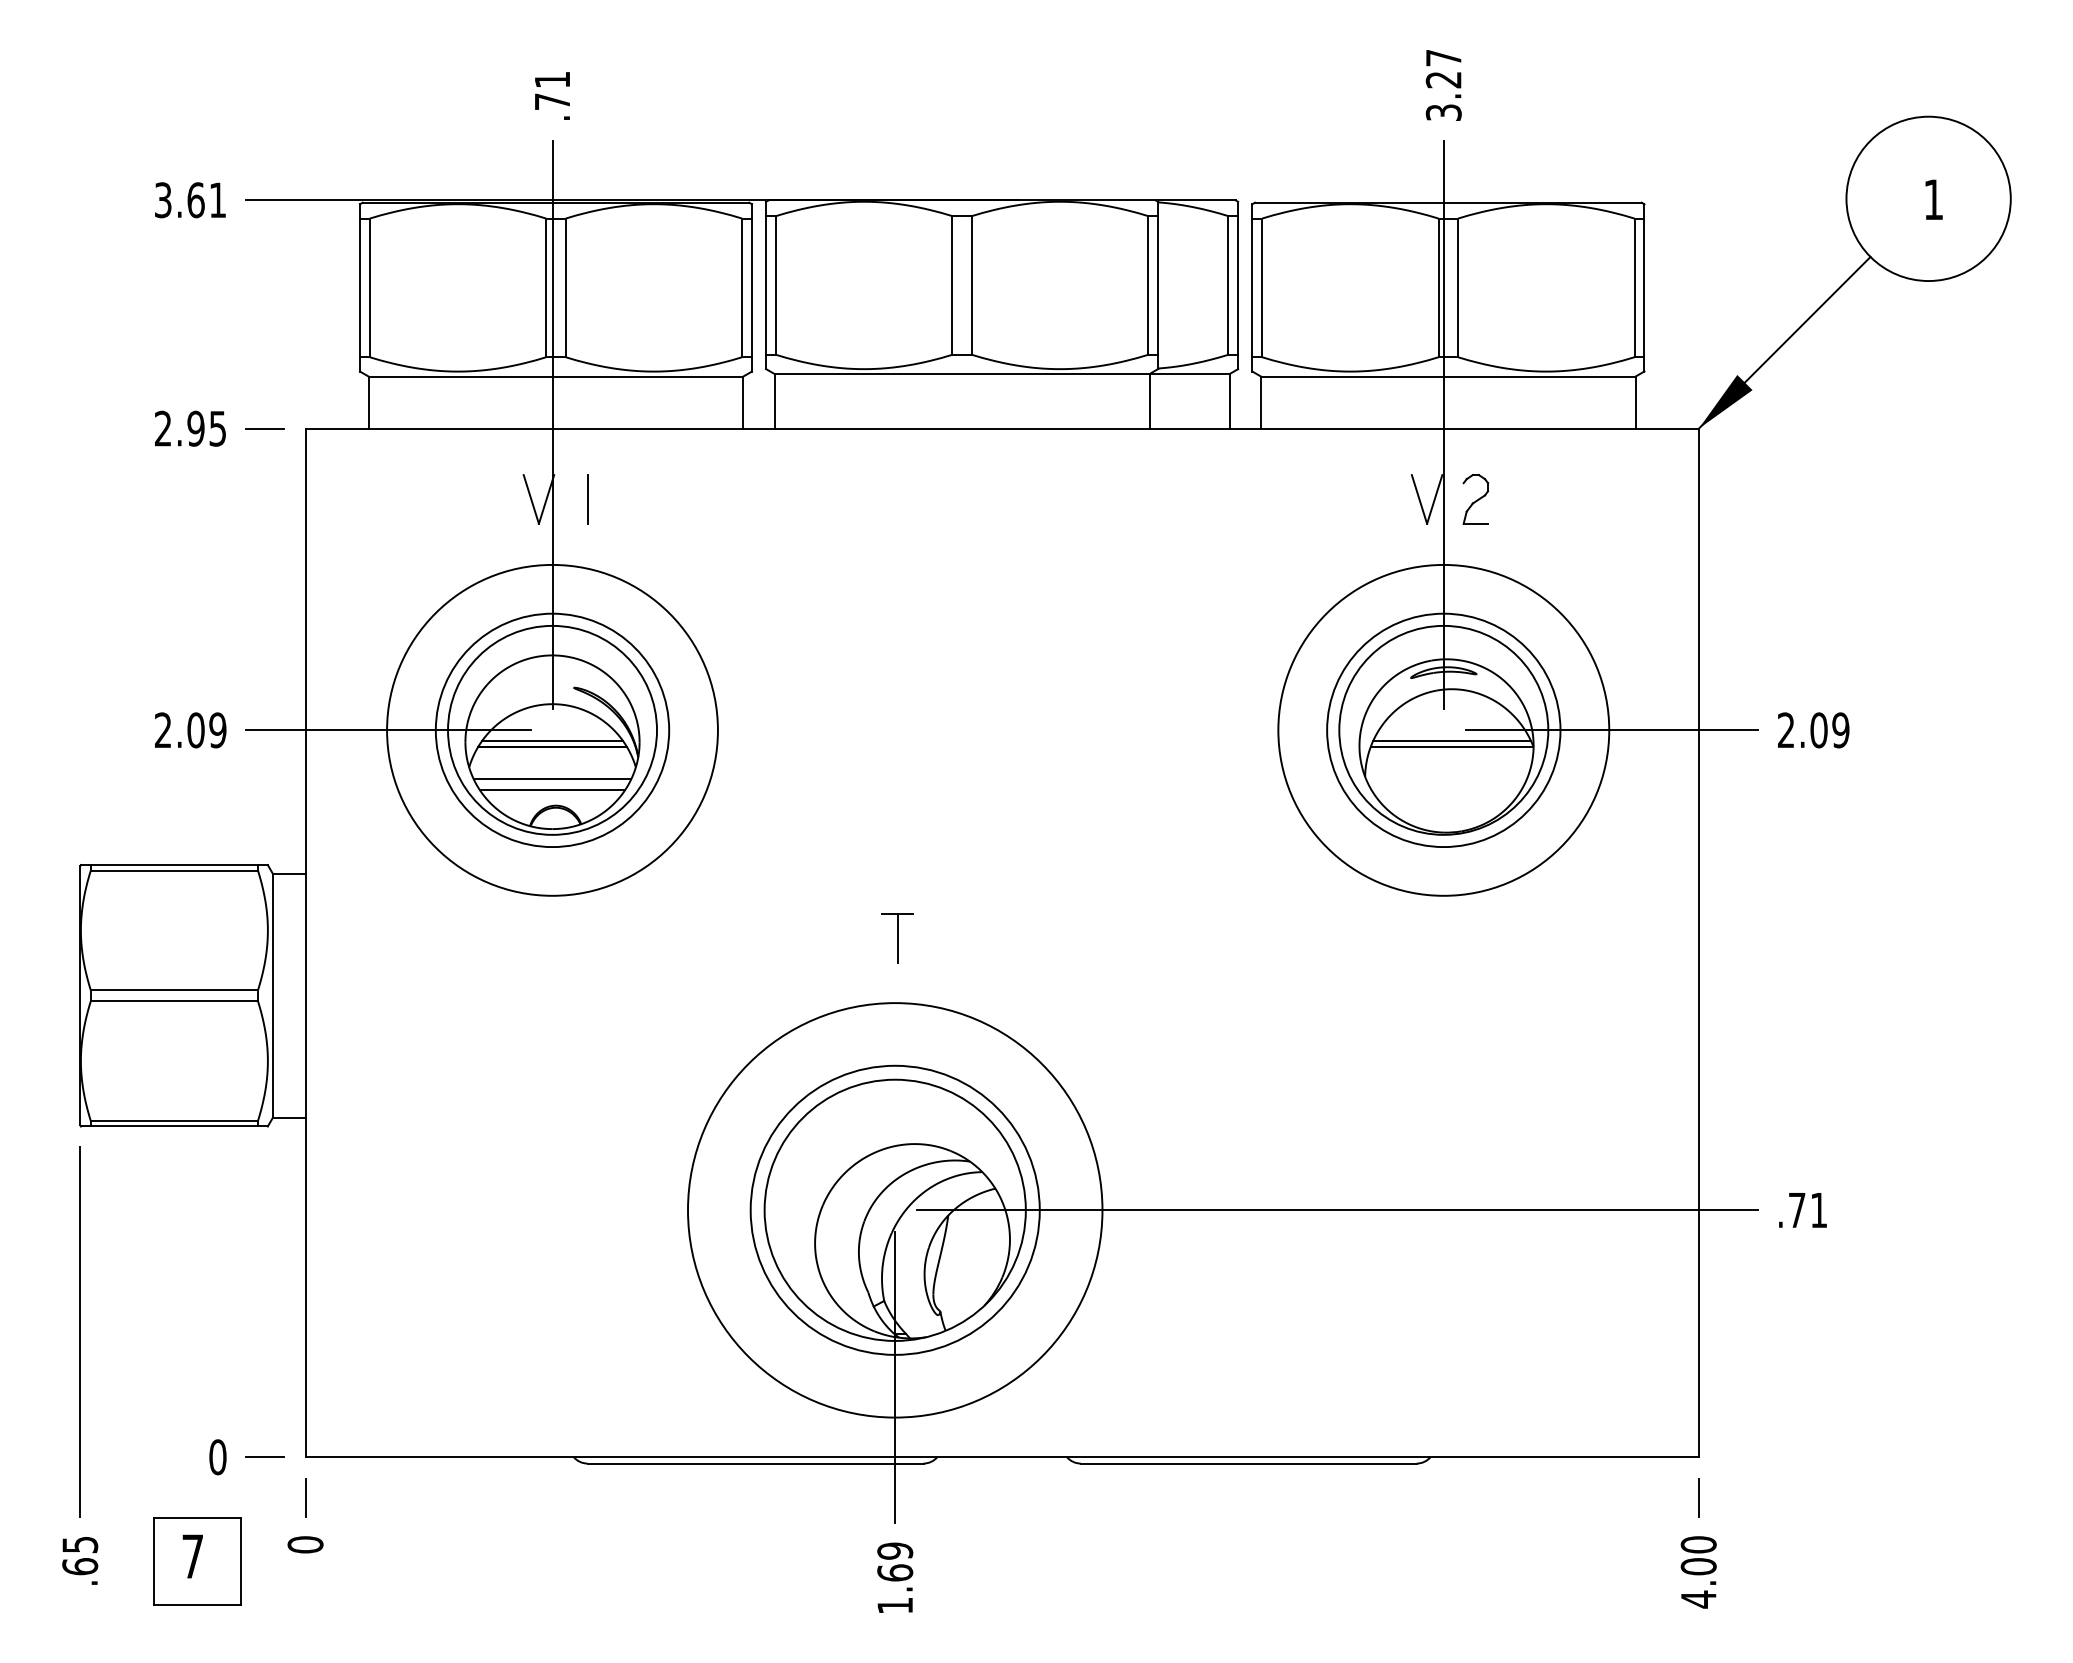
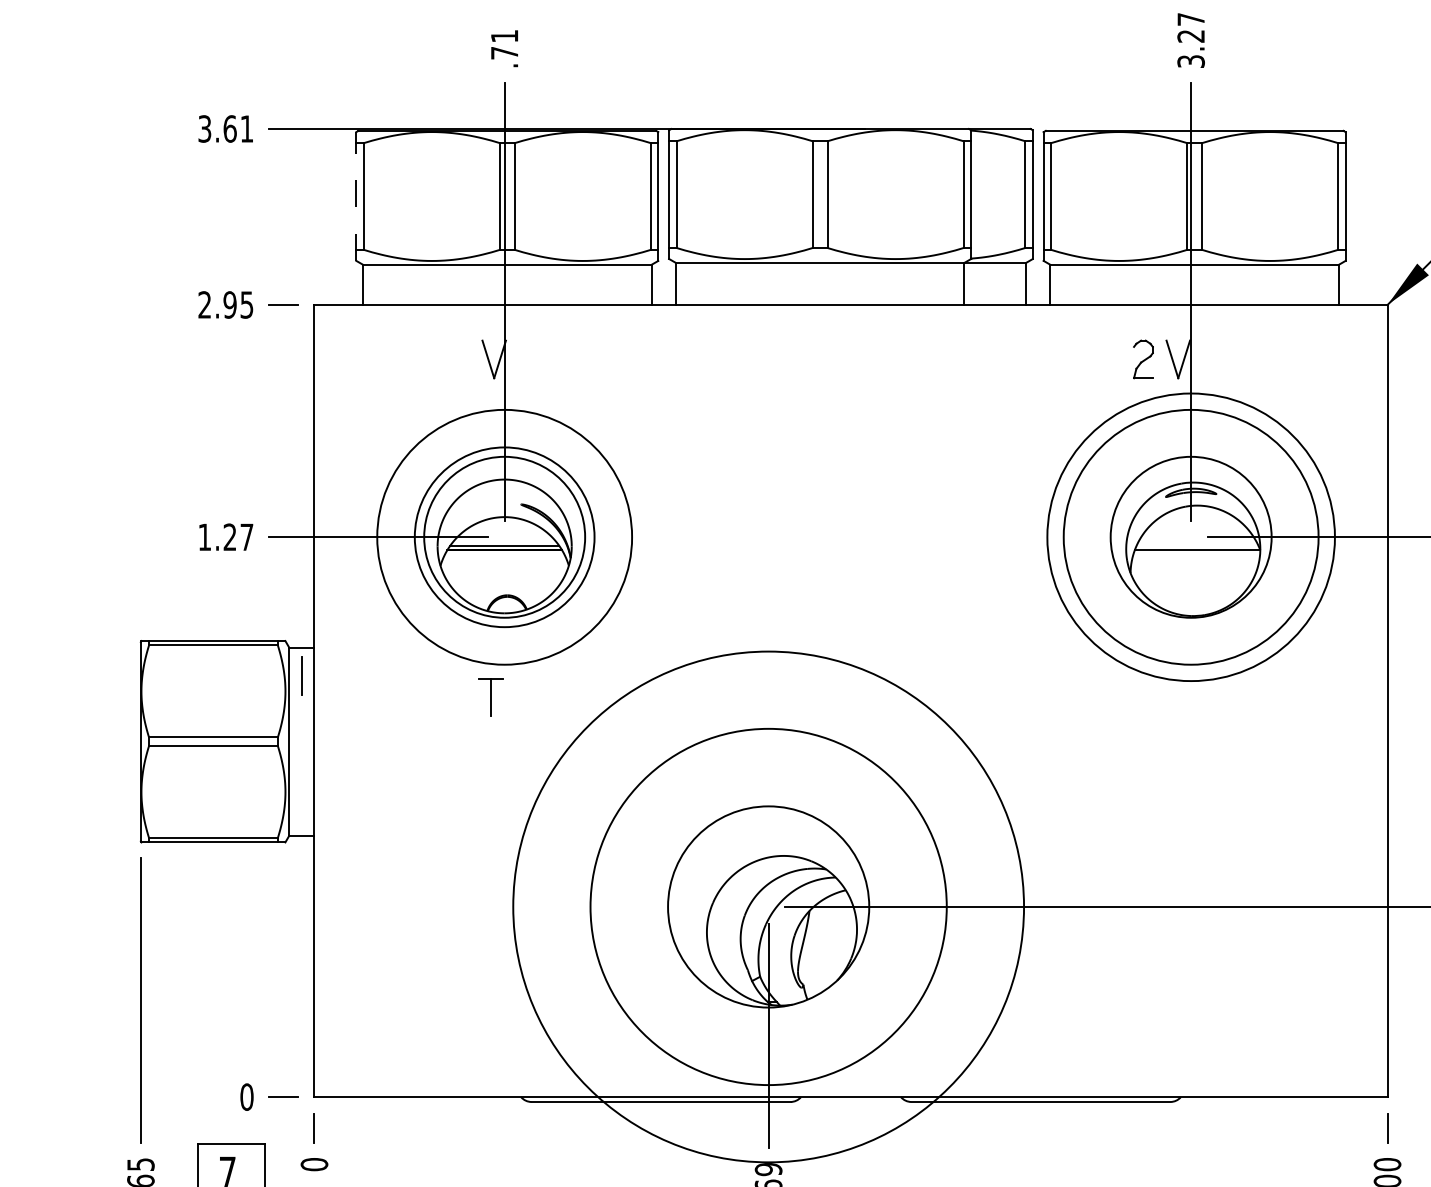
line: (360, 287) -> (356, 196), solid -> dashed
line: (587, 499) -> (302, 676), moved
part: (1475, 499) -> (1143, 359), moved
text: (190, 730) -> (225, 537), 2.09 -> 1.27
circle: (1443, 730) -> (1190, 537), size x1.6
line: (1452, 741) -> (1197, 545), removed
line: (552, 779) -> (504, 575), removed
line: (552, 790) -> (504, 583), removed
part: (897, 938) -> (490, 697), moved
circle: (894, 1209) -> (768, 906), size x1.6
circle: (895, 1210) -> (768, 907), size x1.6

